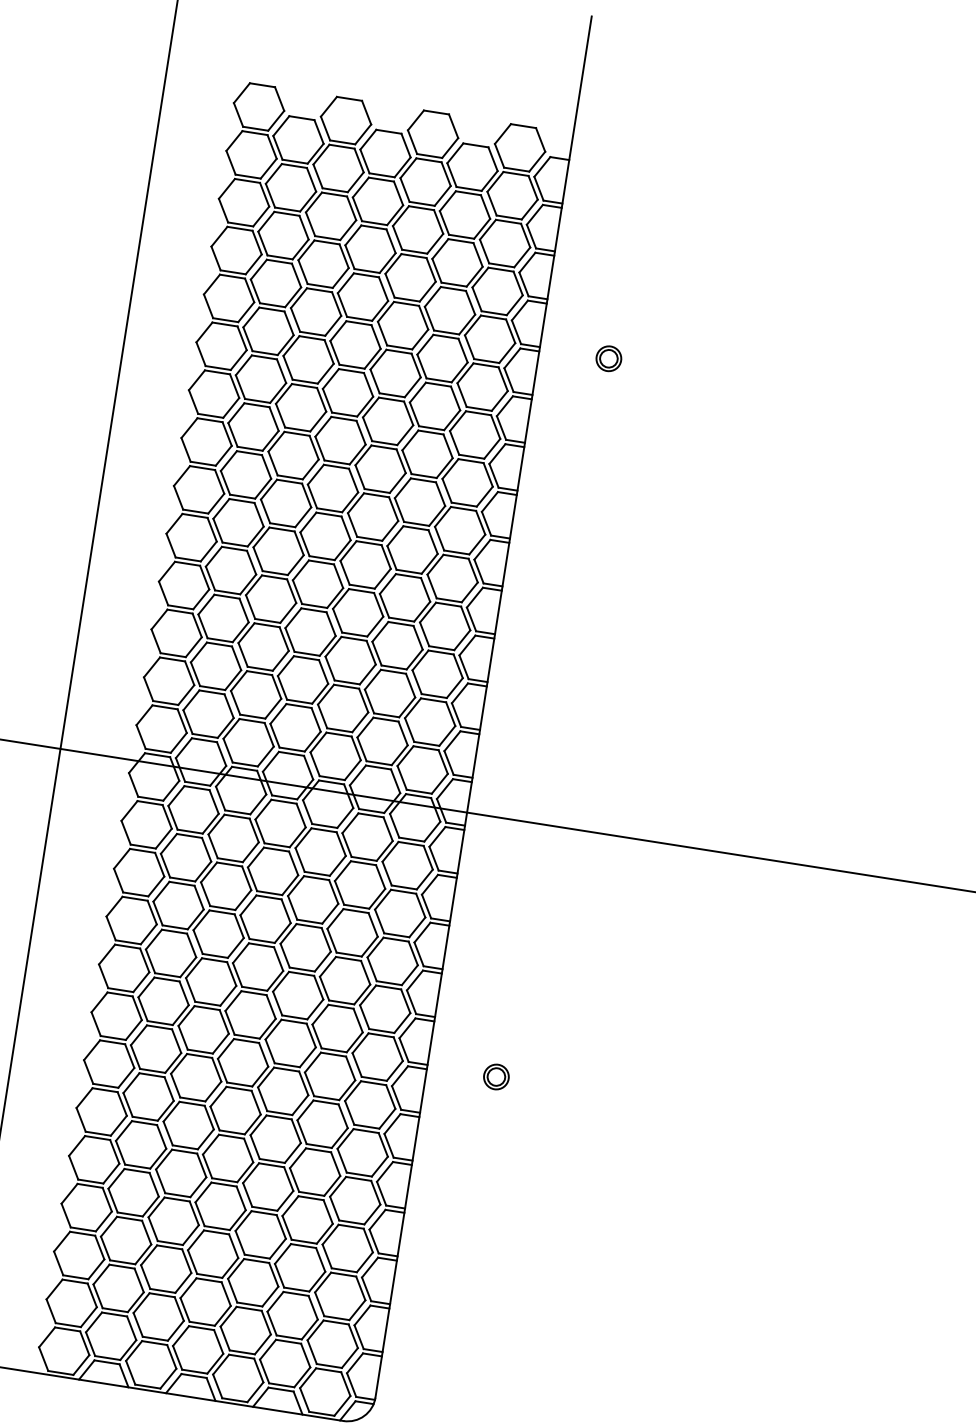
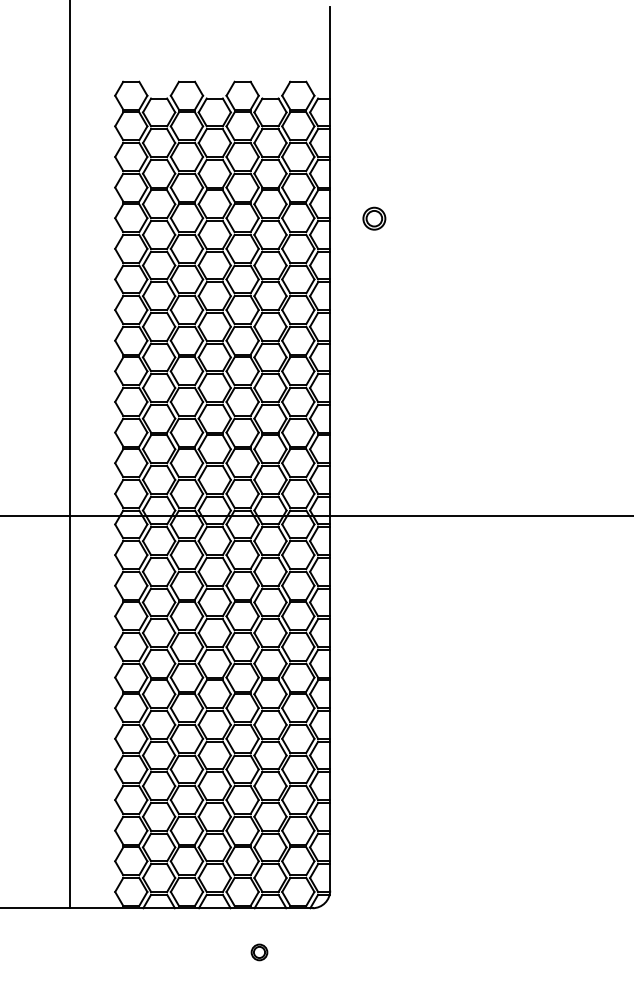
part: (609, 358) -> (374, 218), size x1.4
part: (496, 1077) -> (374, 678), removed

